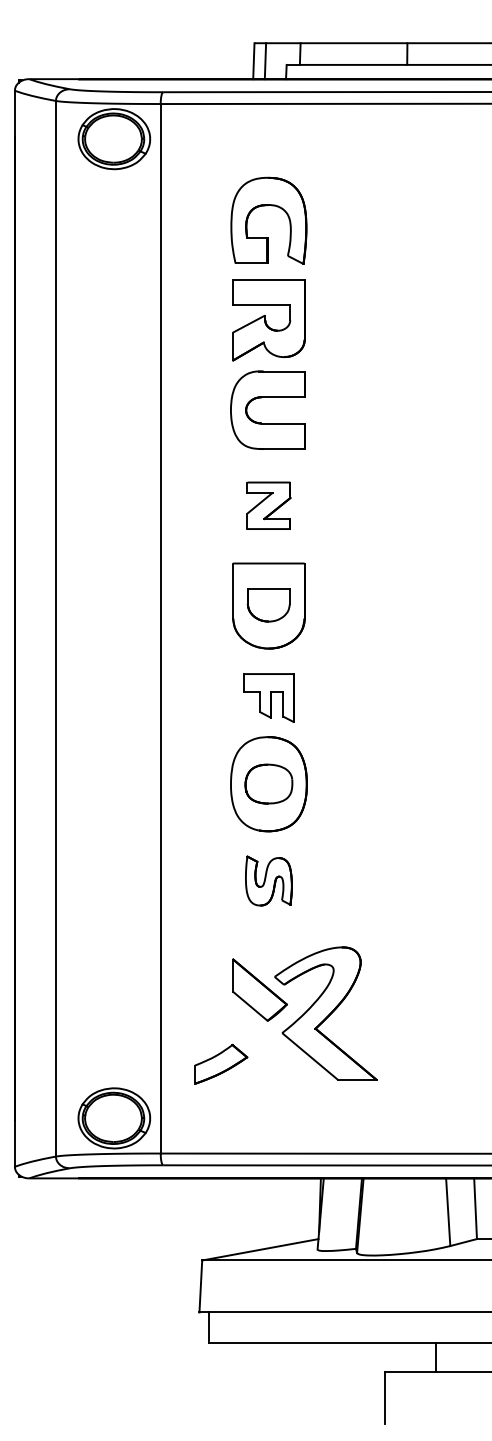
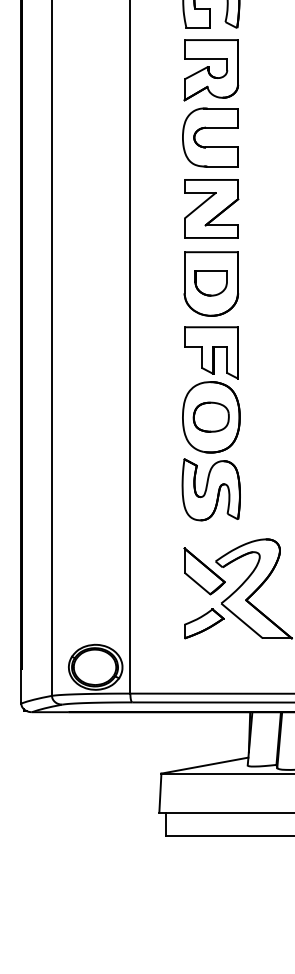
part: (268, 505) -> (211, 208), size x1.67
part: (268, 697) -> (211, 352), size x1.43
part: (268, 880) -> (211, 489), size x1.67
part: (221, 1063) -> (204, 623), moved

